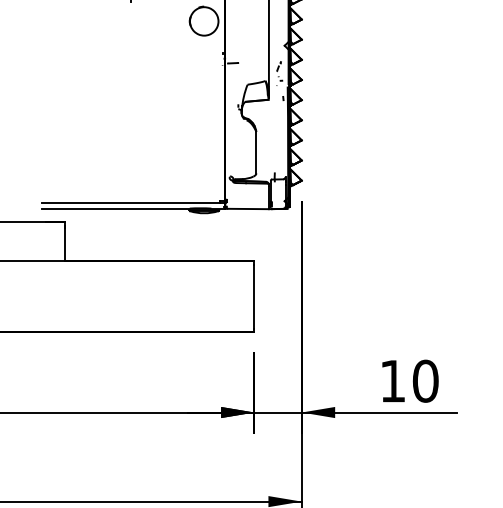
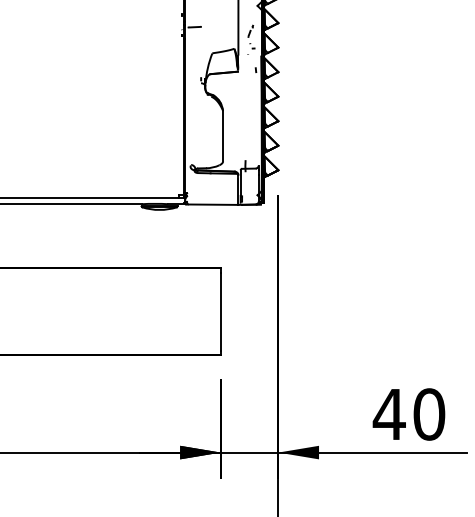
text: (392, 381) -> (388, 414), 10 -> 40

